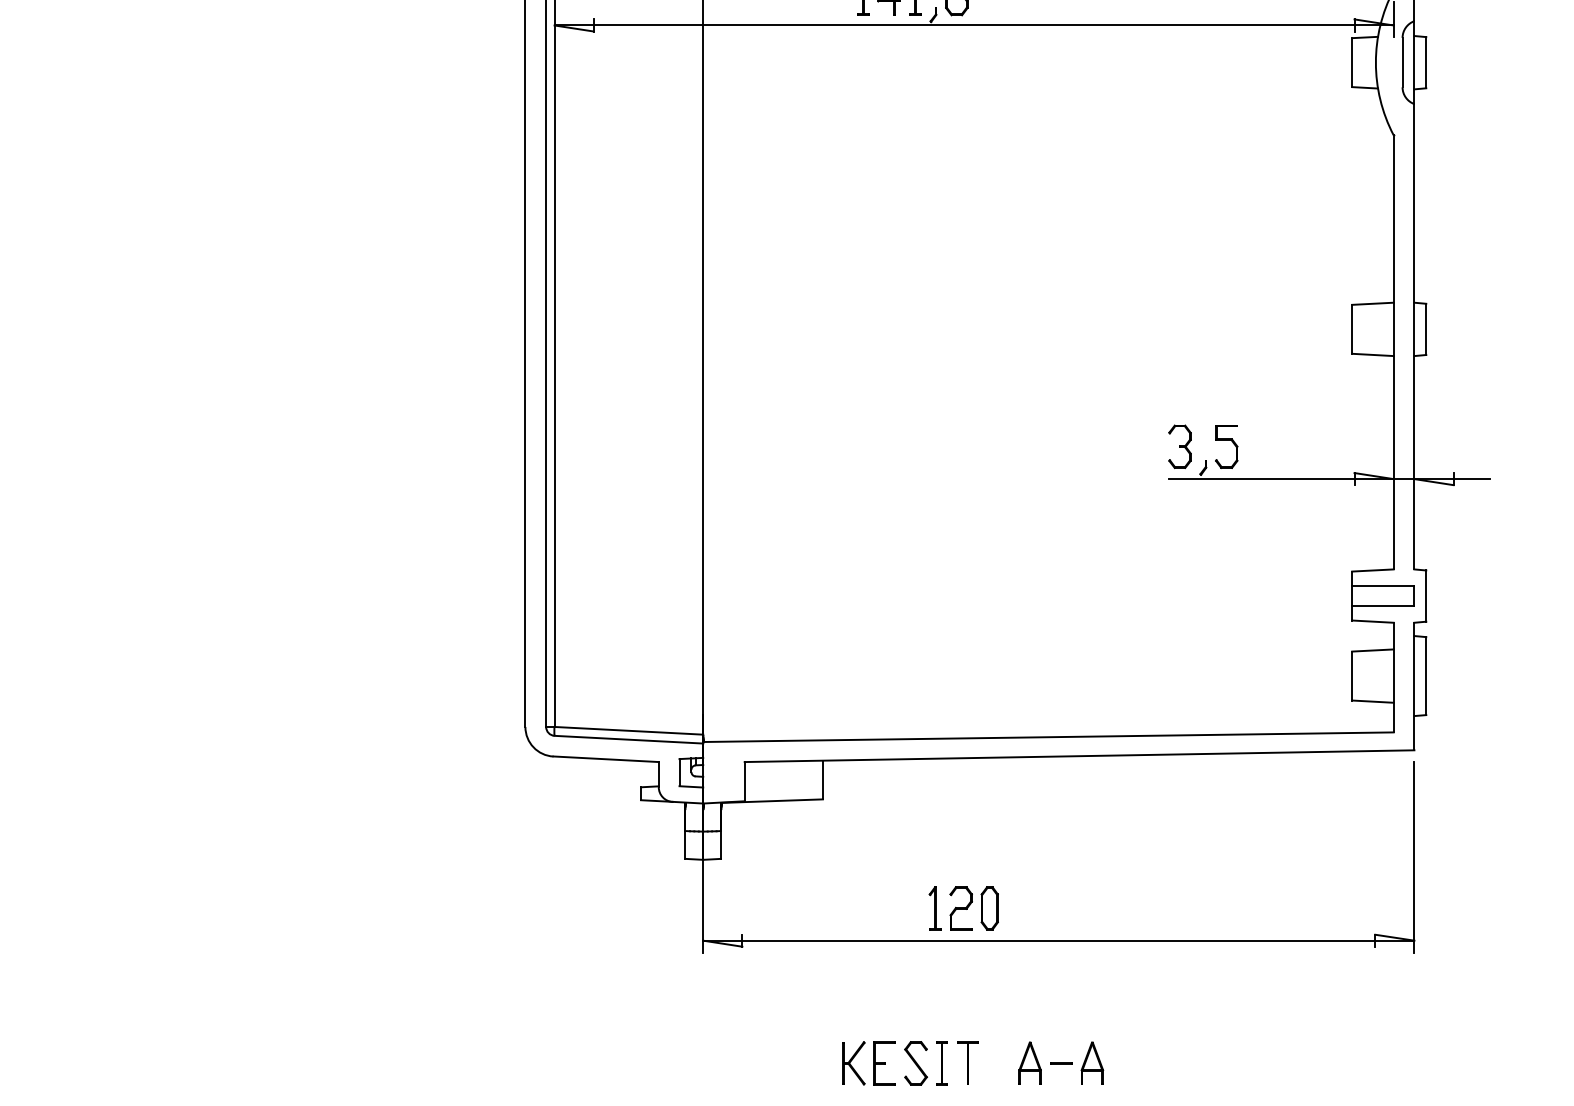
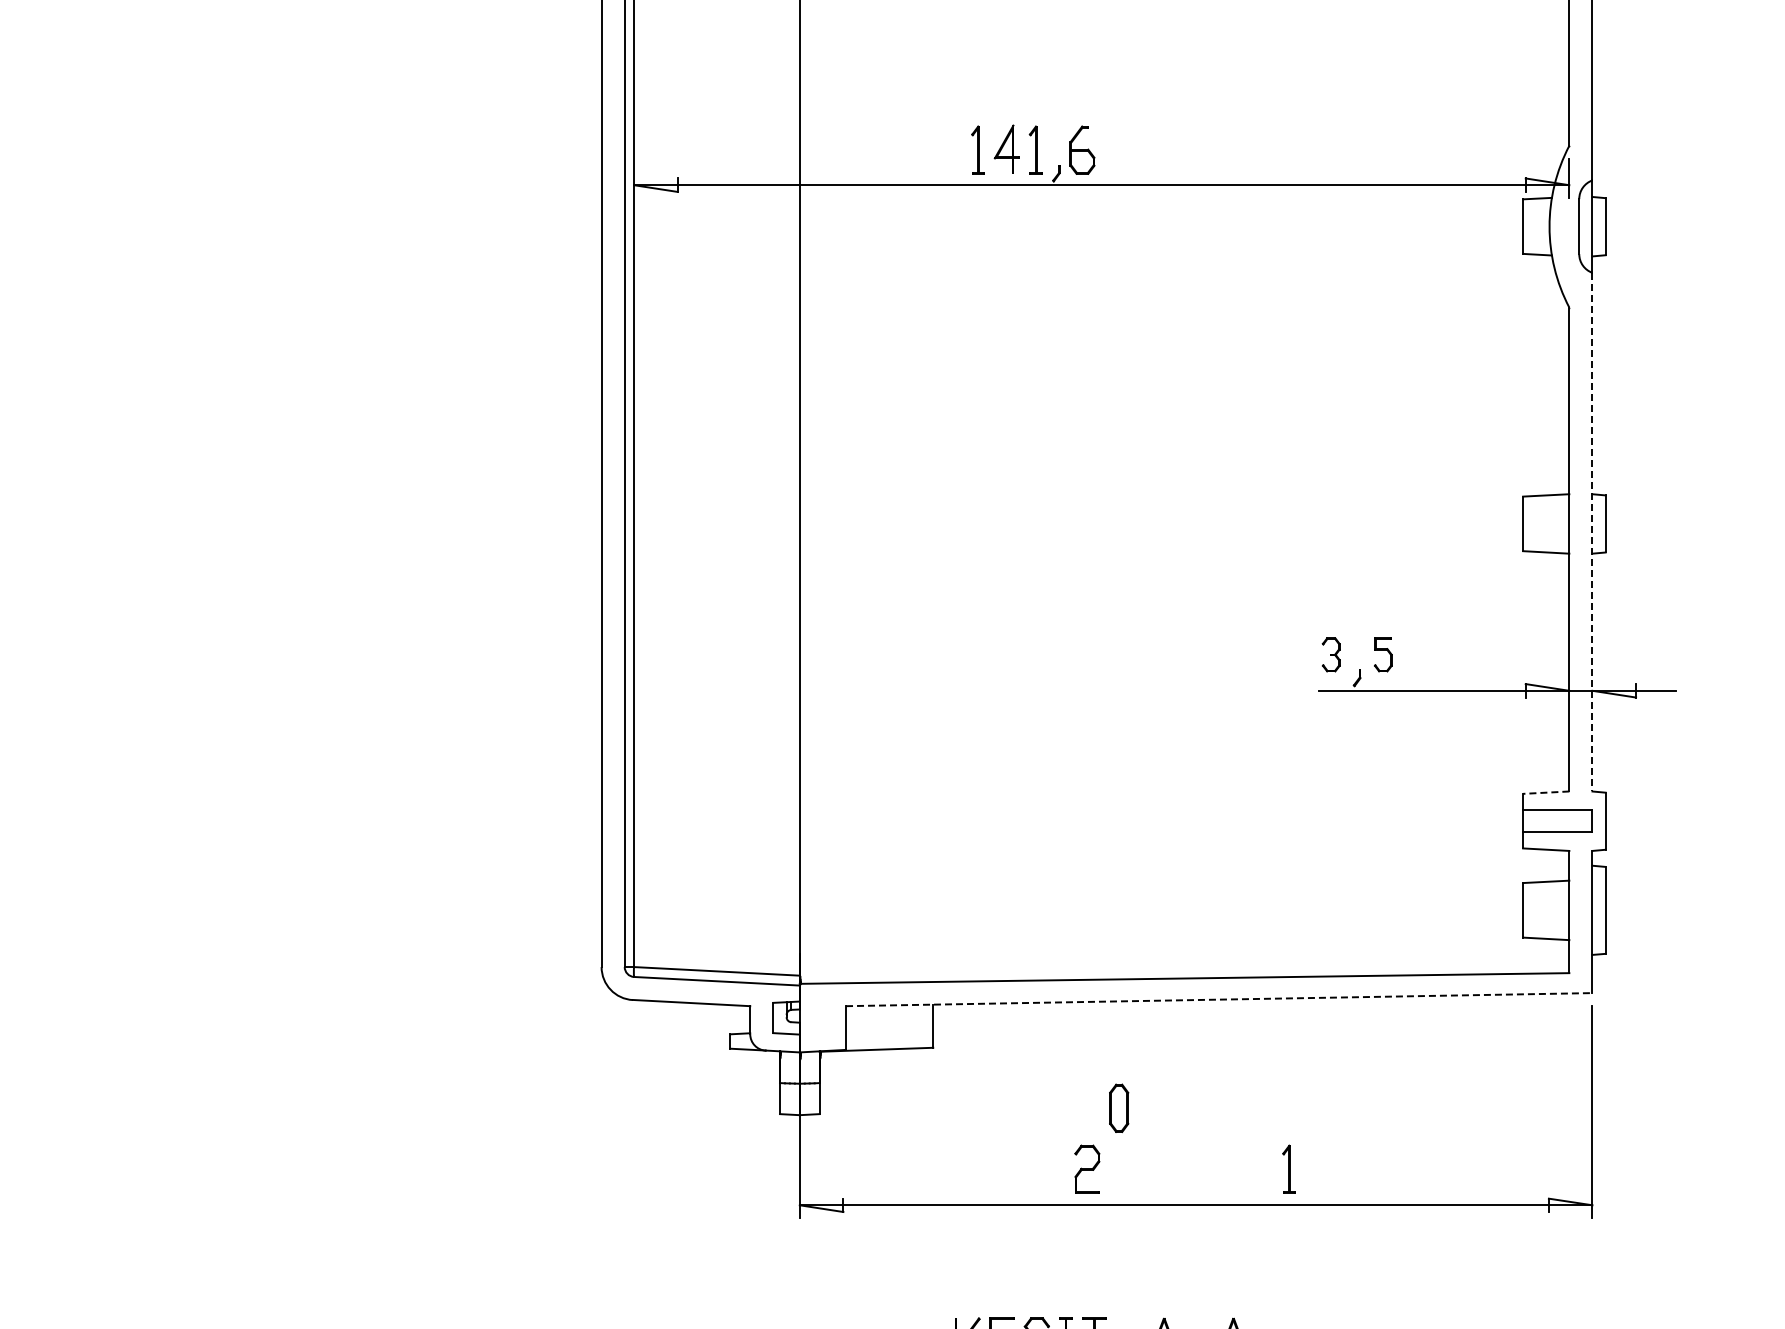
line: (1414, 337) -> (1592, 532), solid -> dashed
part: (1180, 446) -> (1331, 654), size x0.7
part: (1226, 446) -> (1383, 654), size x0.7
line: (1372, 570) -> (1545, 792), solid -> dashed
line: (1079, 756) -> (1219, 999), solid -> dashed
part: (934, 907) -> (1288, 1168), moved
part: (990, 907) -> (1119, 1107), moved

